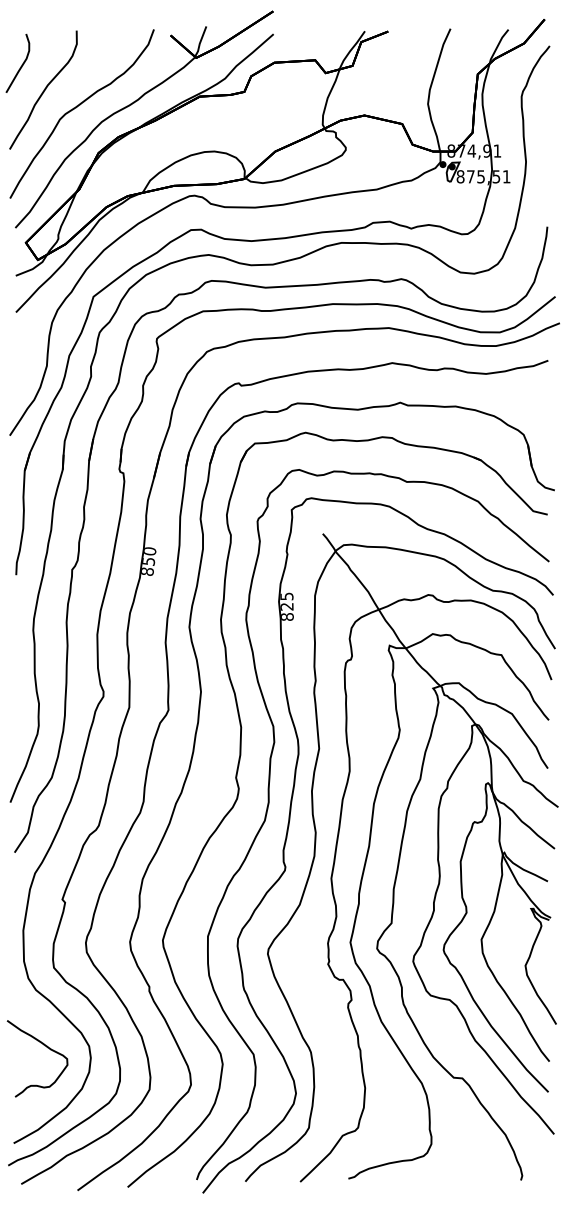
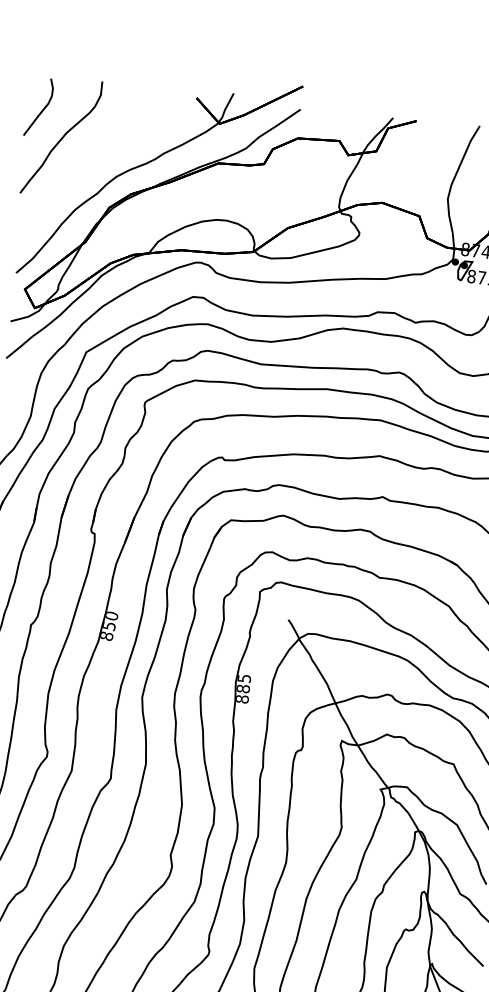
curve: (76, 108) -> (92, 160), removed
text: (286, 606) -> (242, 688), 825 -> 885

